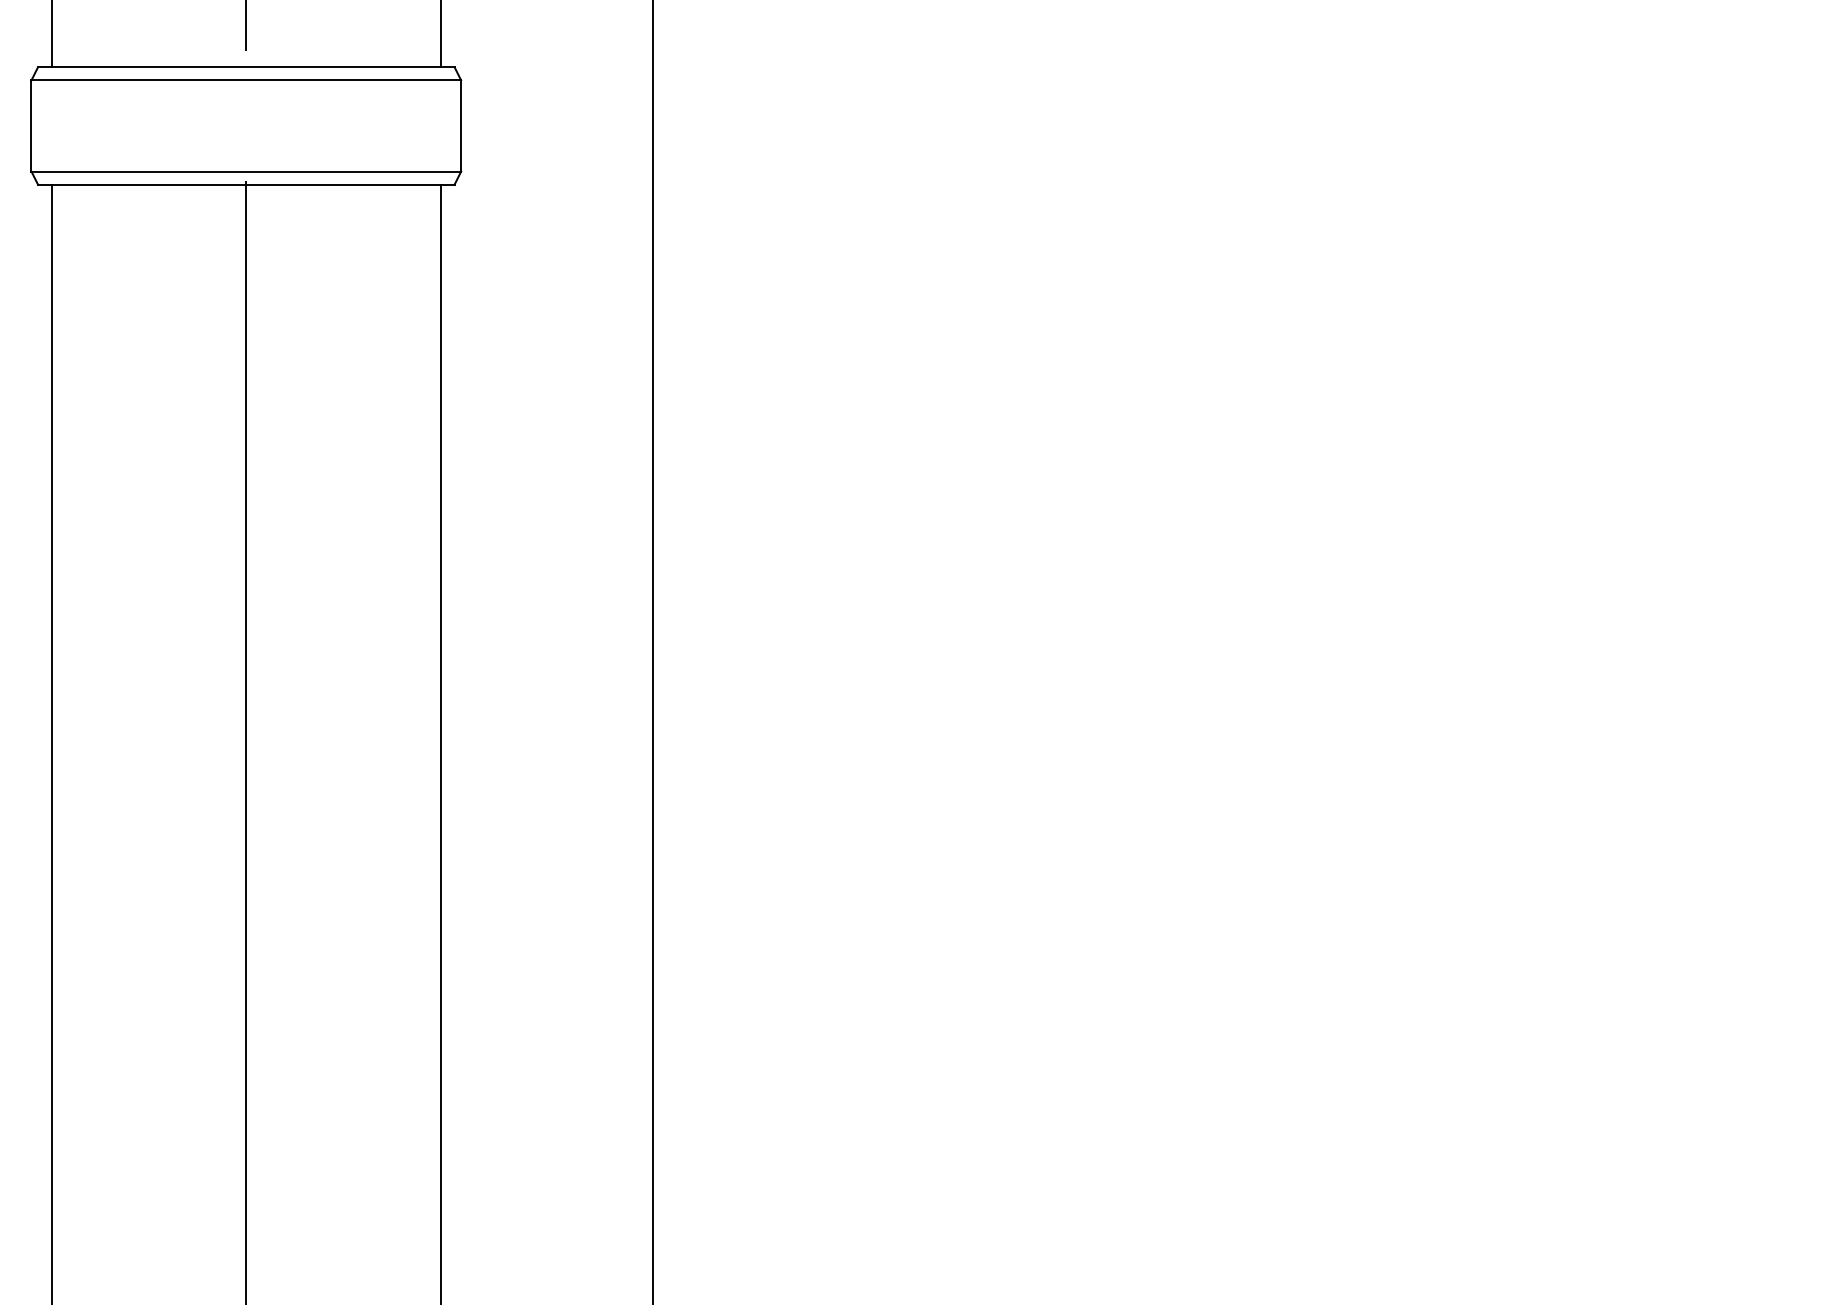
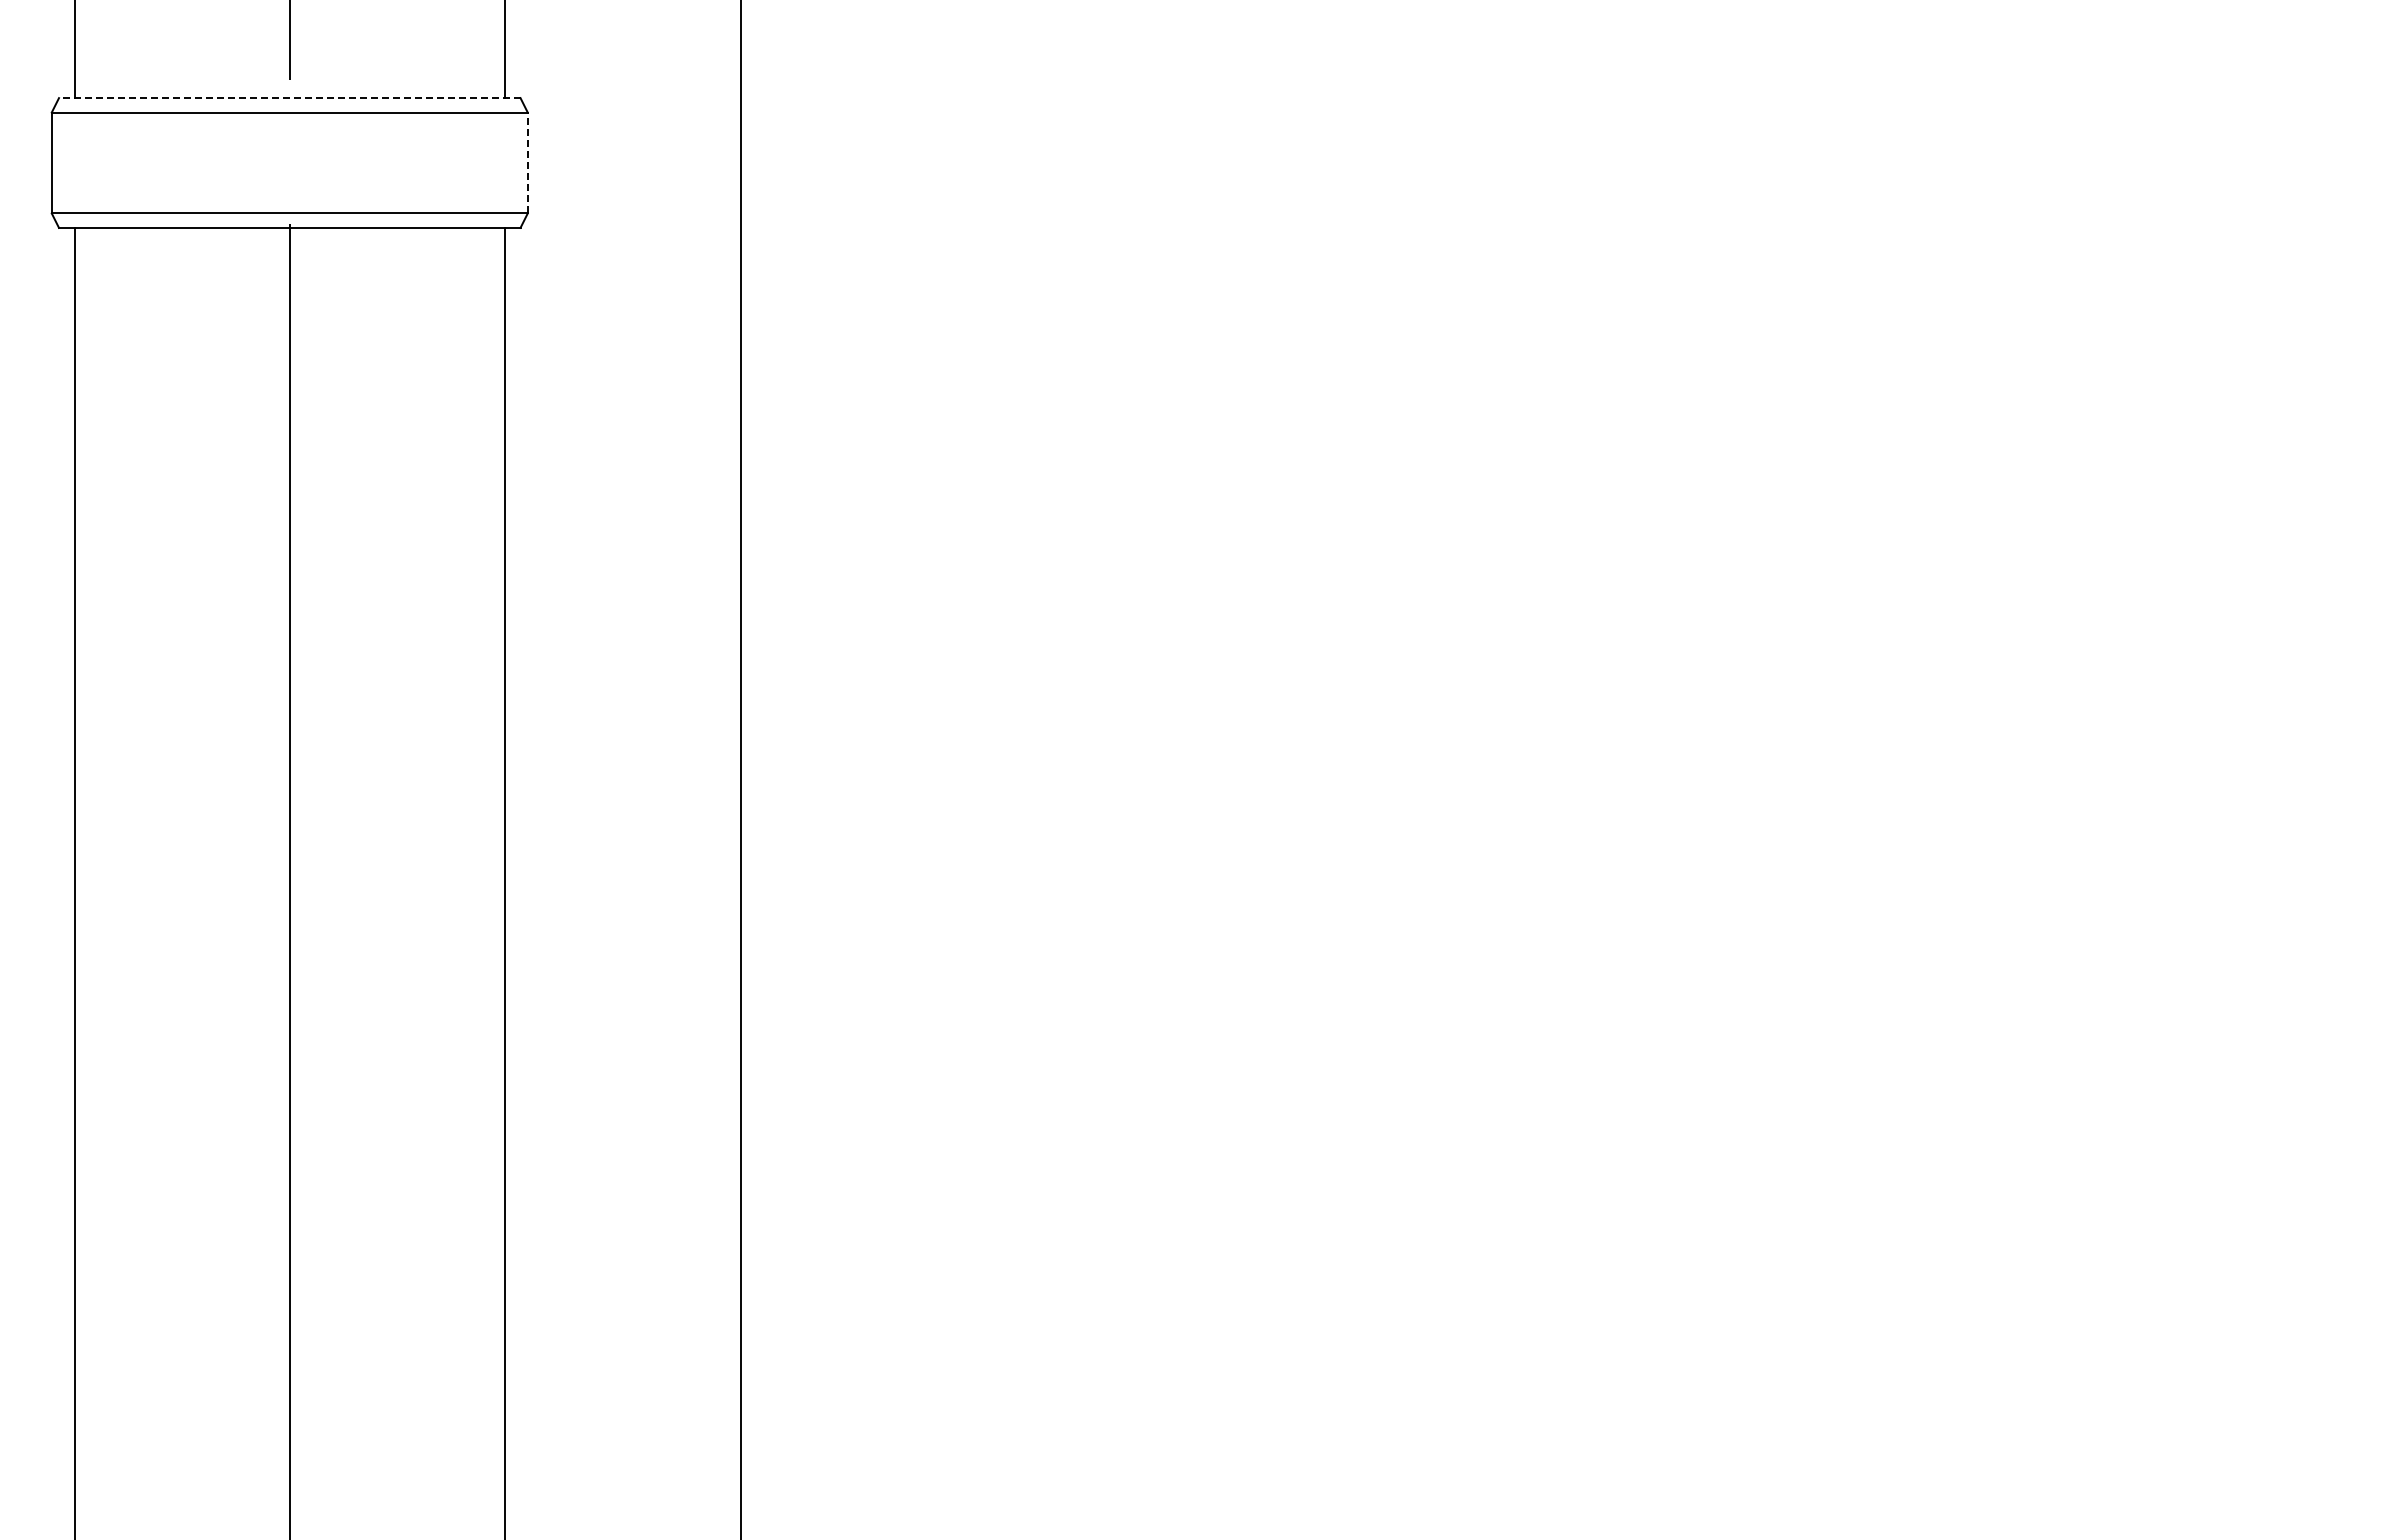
line: (246, 67) -> (289, 98), solid -> dashed
line: (460, 125) -> (527, 162), solid -> dashed

